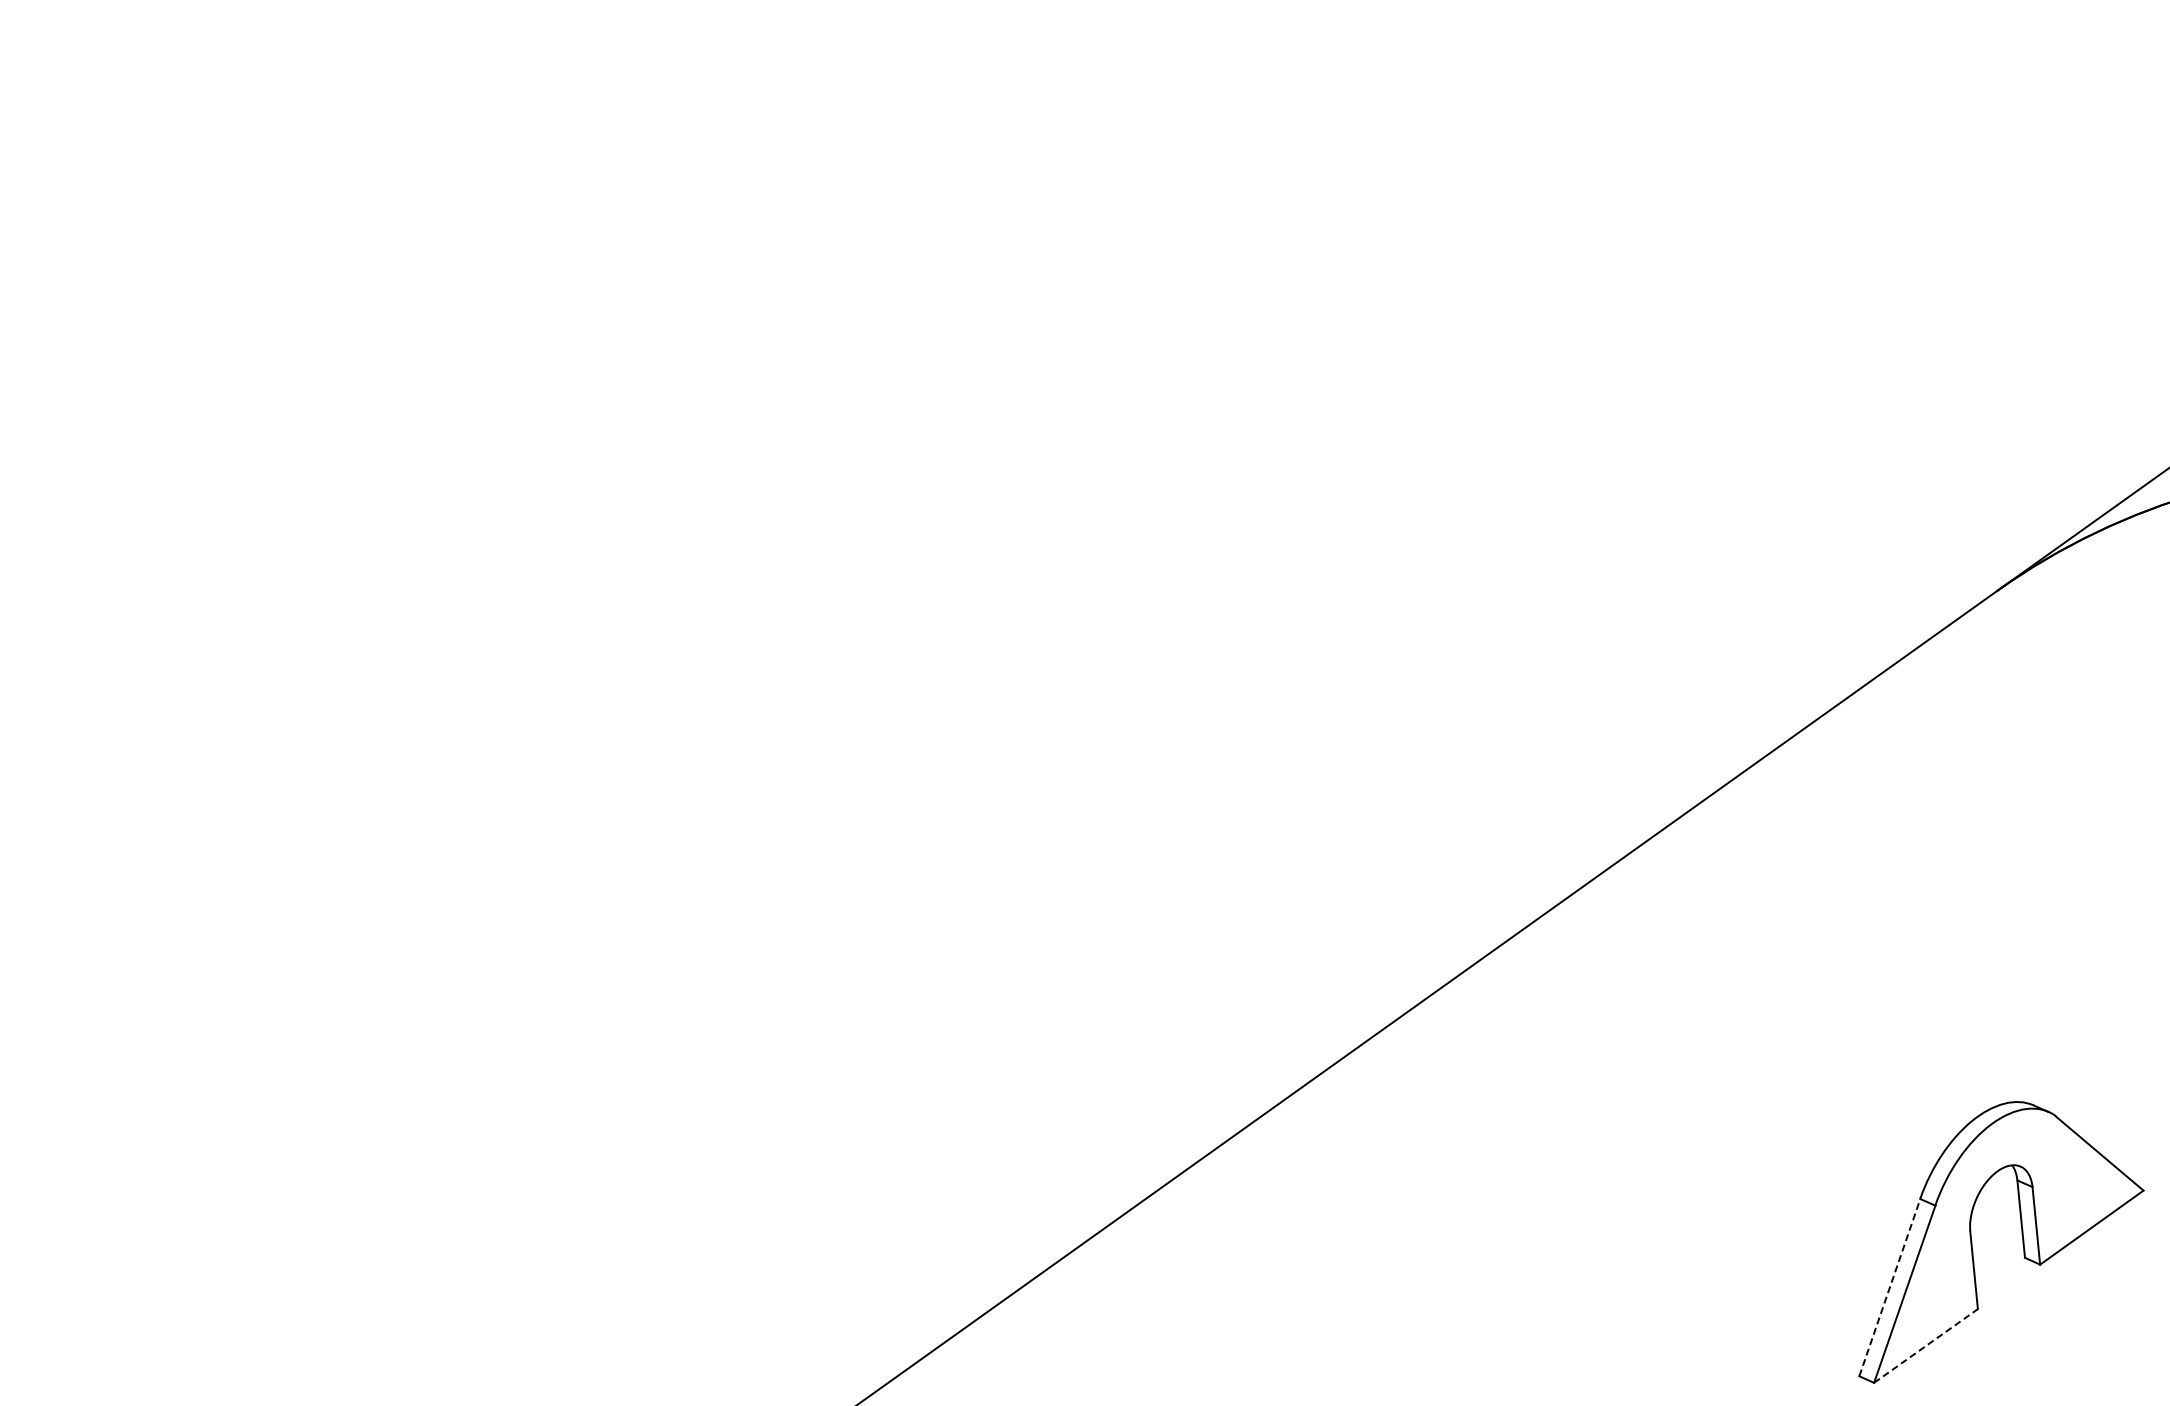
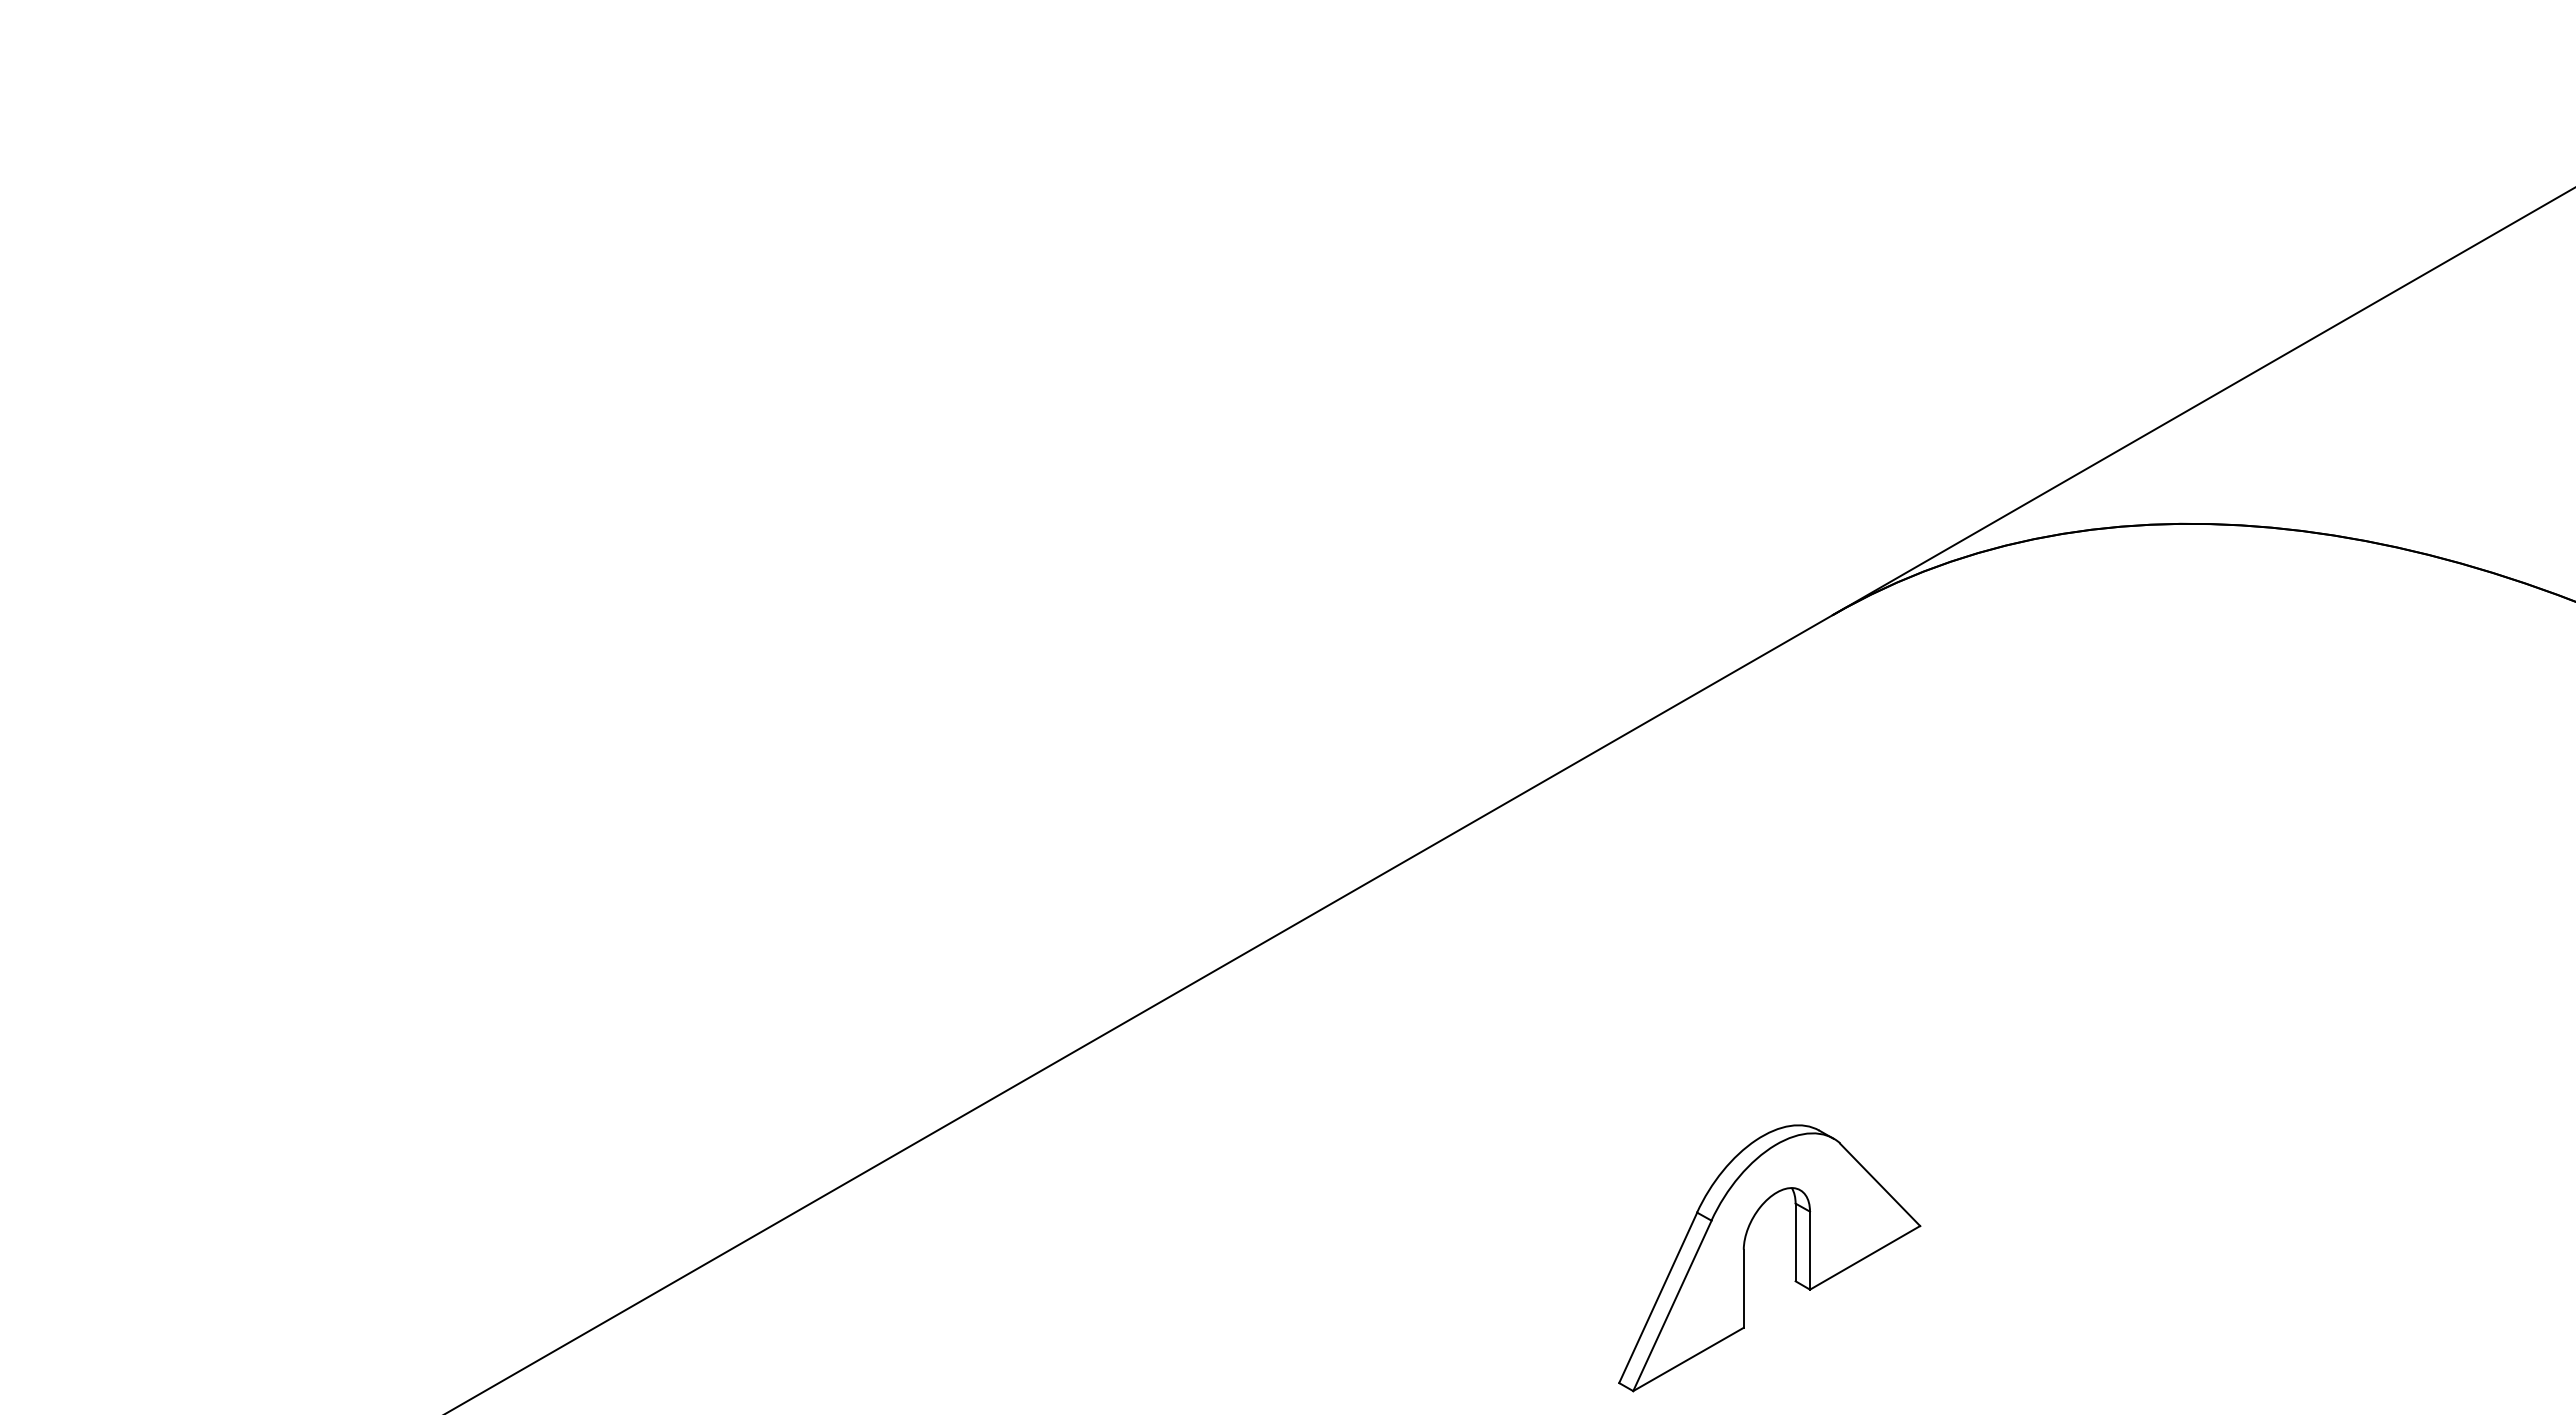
line: (1890, 1287) -> (1658, 1297), dashed -> solid
line: (1925, 1346) -> (1688, 1359), dashed -> solid

